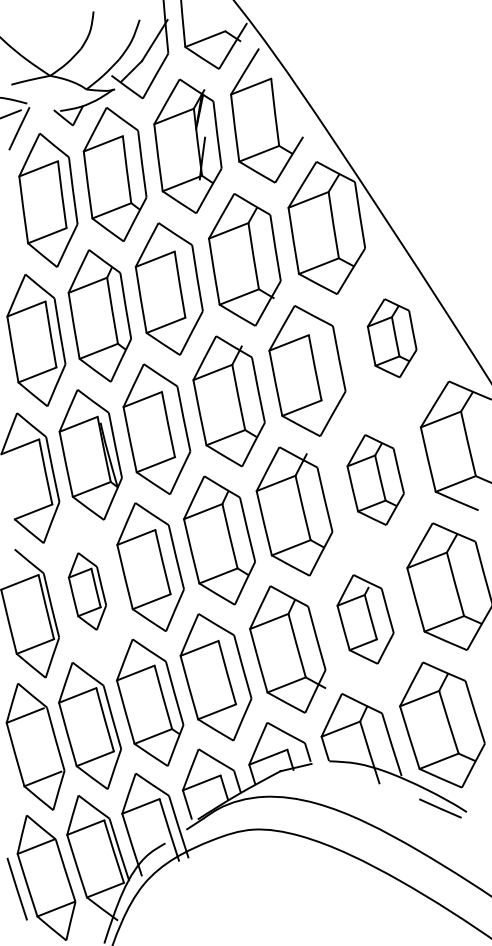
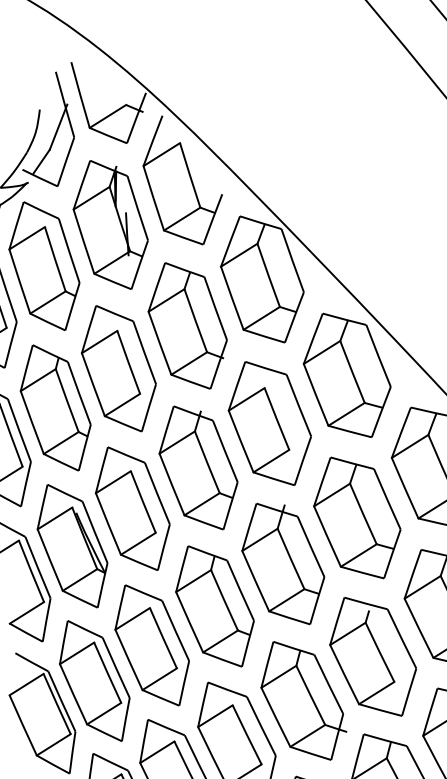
part: (391, 338) -> (346, 376), size x1.67
part: (375, 479) -> (356, 517), size x1.43
part: (87, 591) -> (94, 681), size x1.67
part: (365, 619) -> (373, 656), size x1.43

